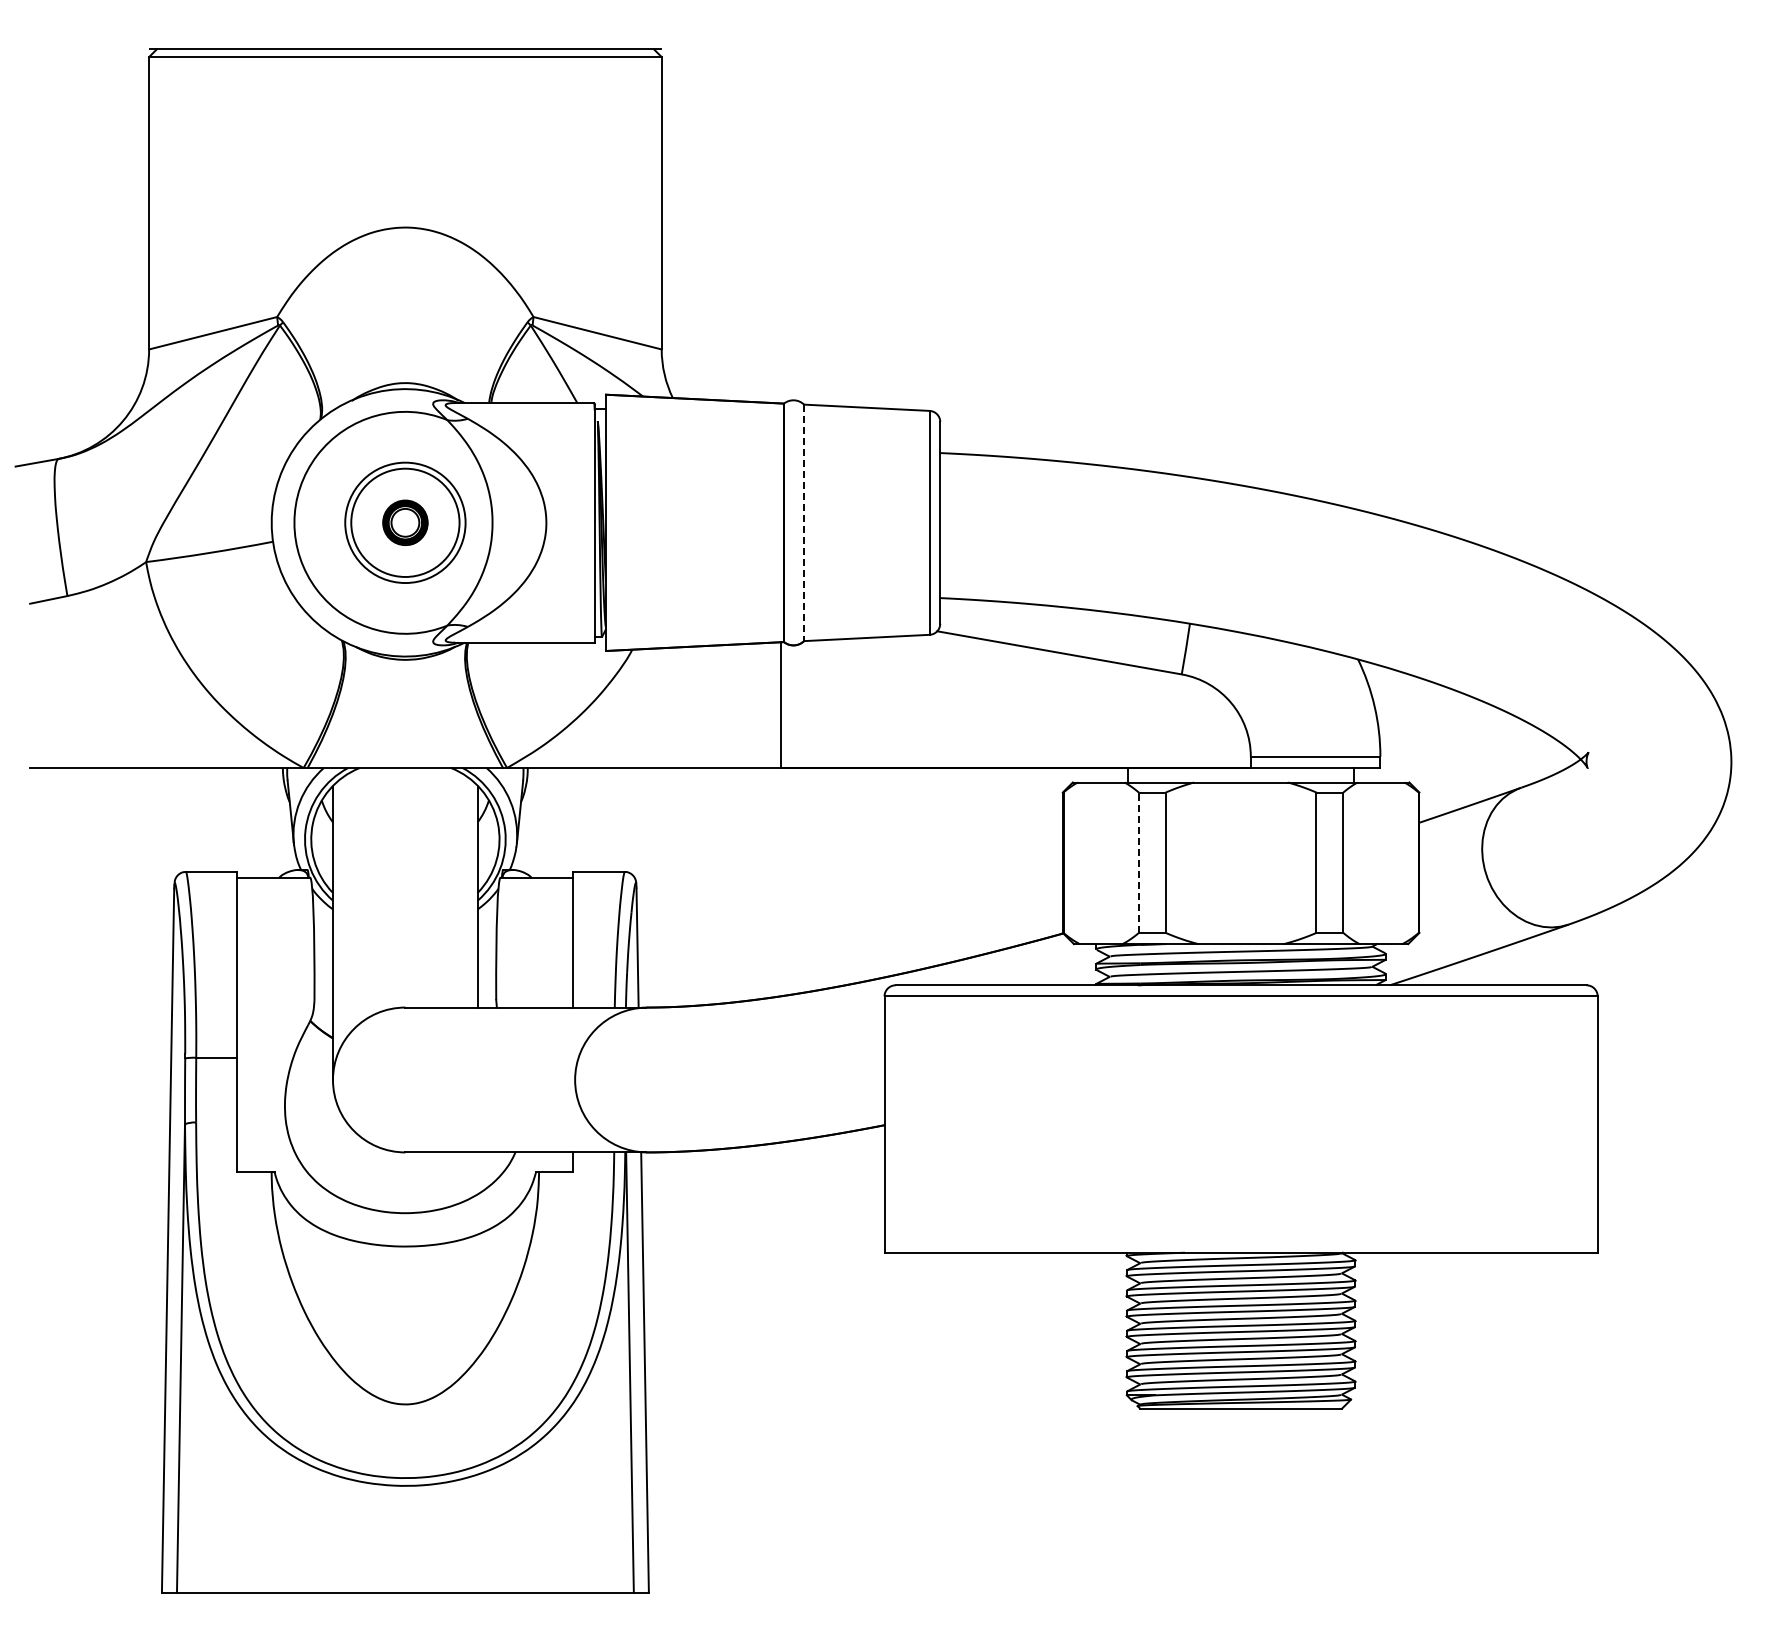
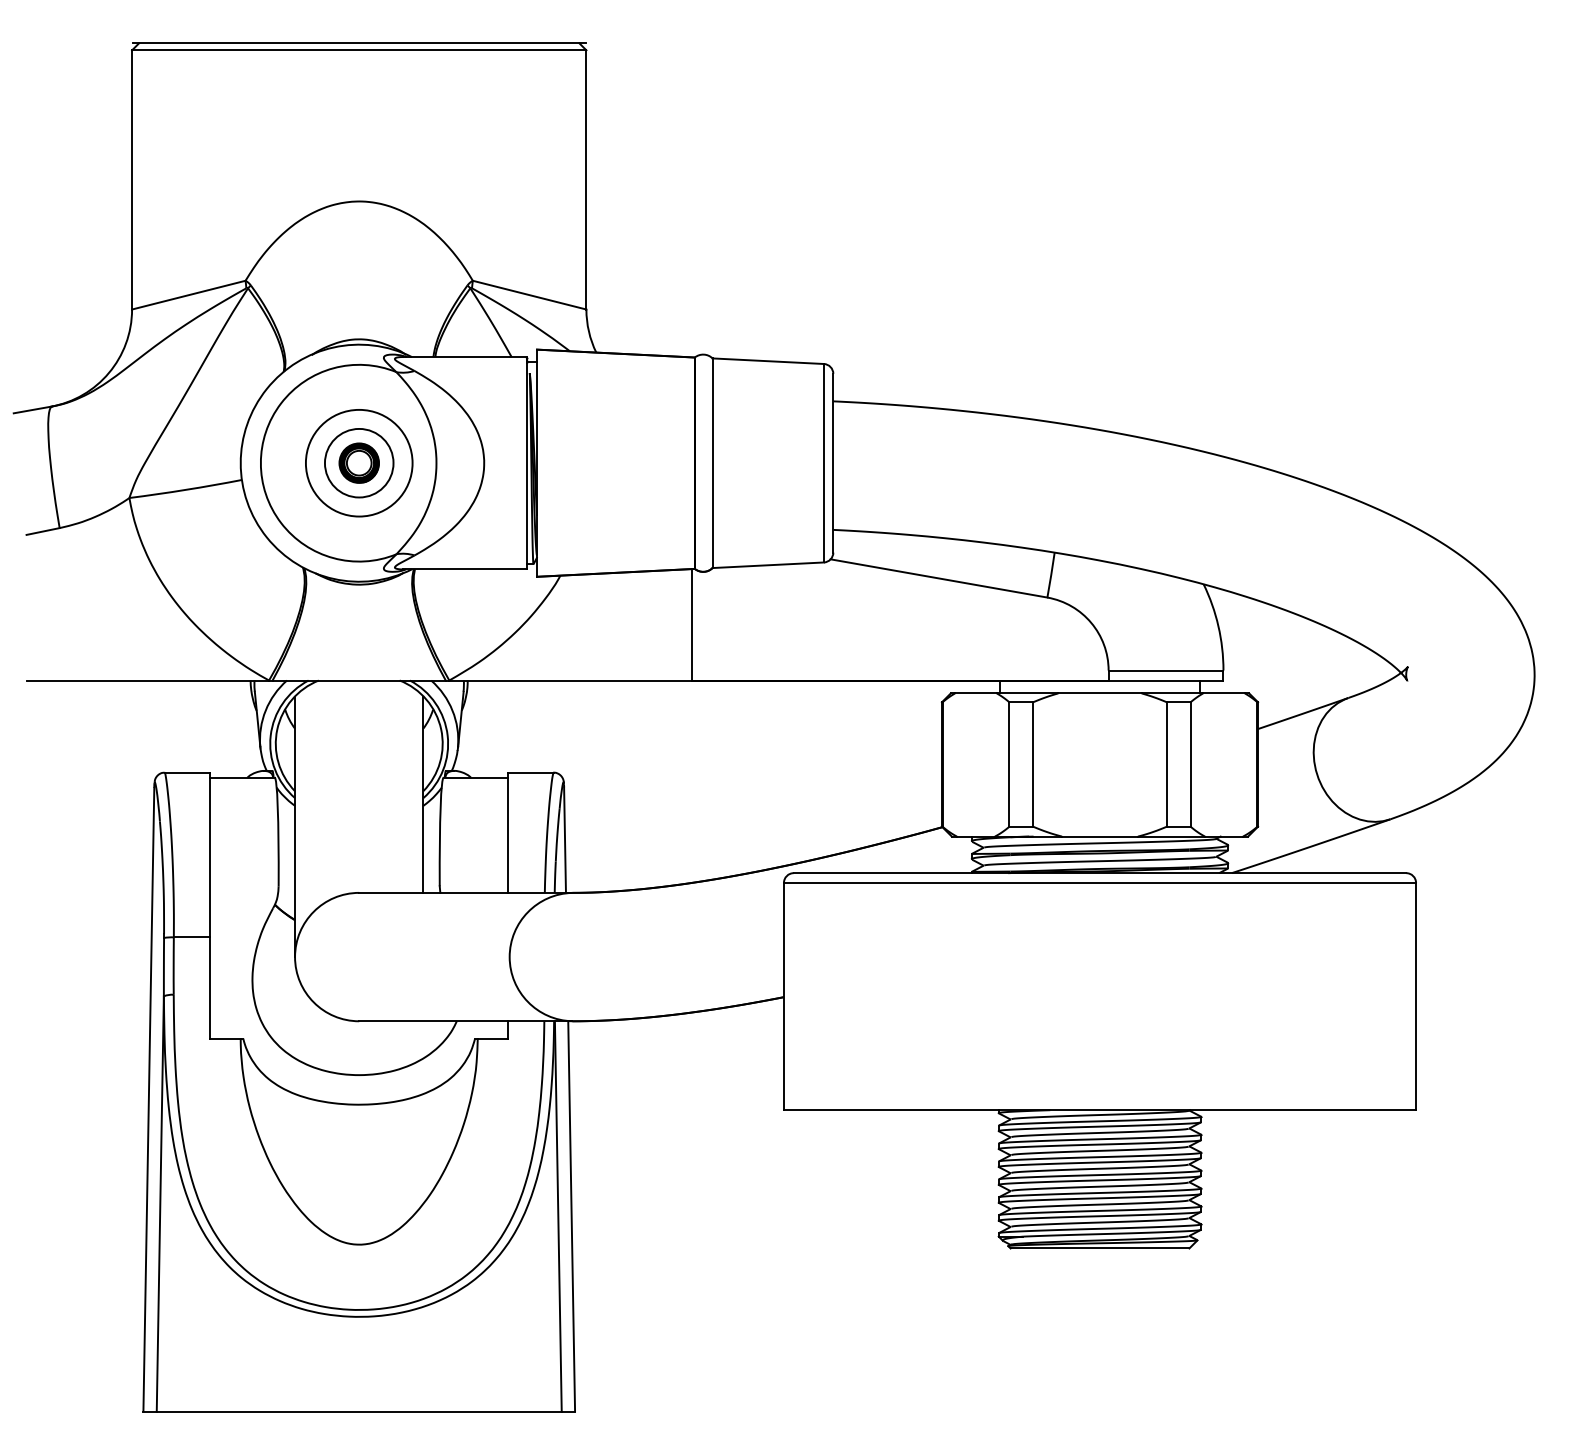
circle: (405, 522) -> (359, 462), size x0.71
line: (804, 523) -> (712, 463), dashed -> solid
line: (1138, 862) -> (1009, 764), dashed -> solid

